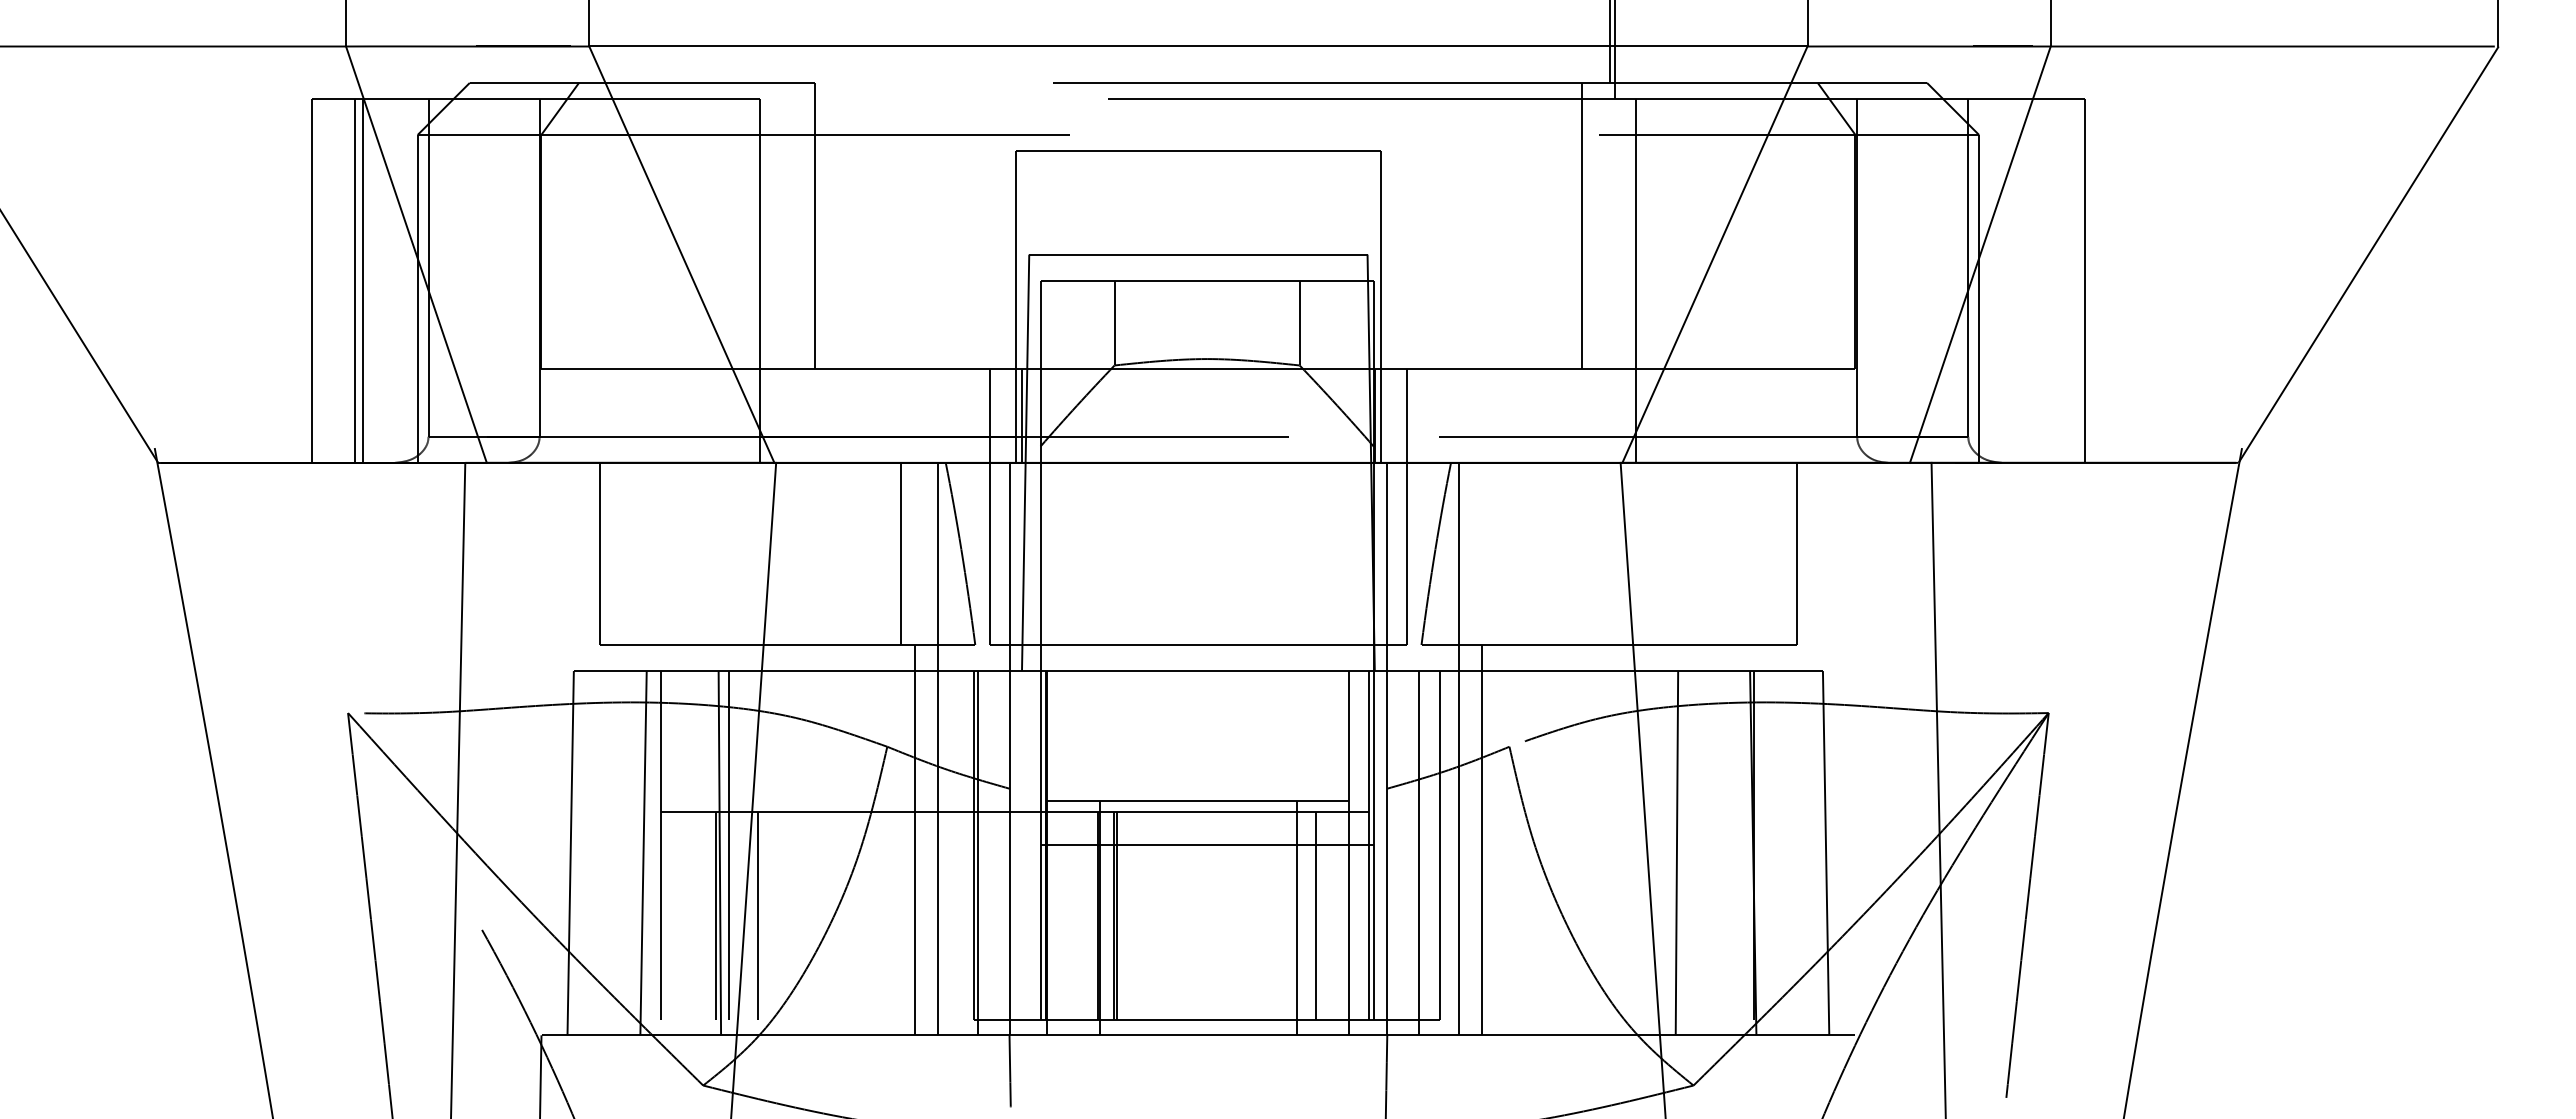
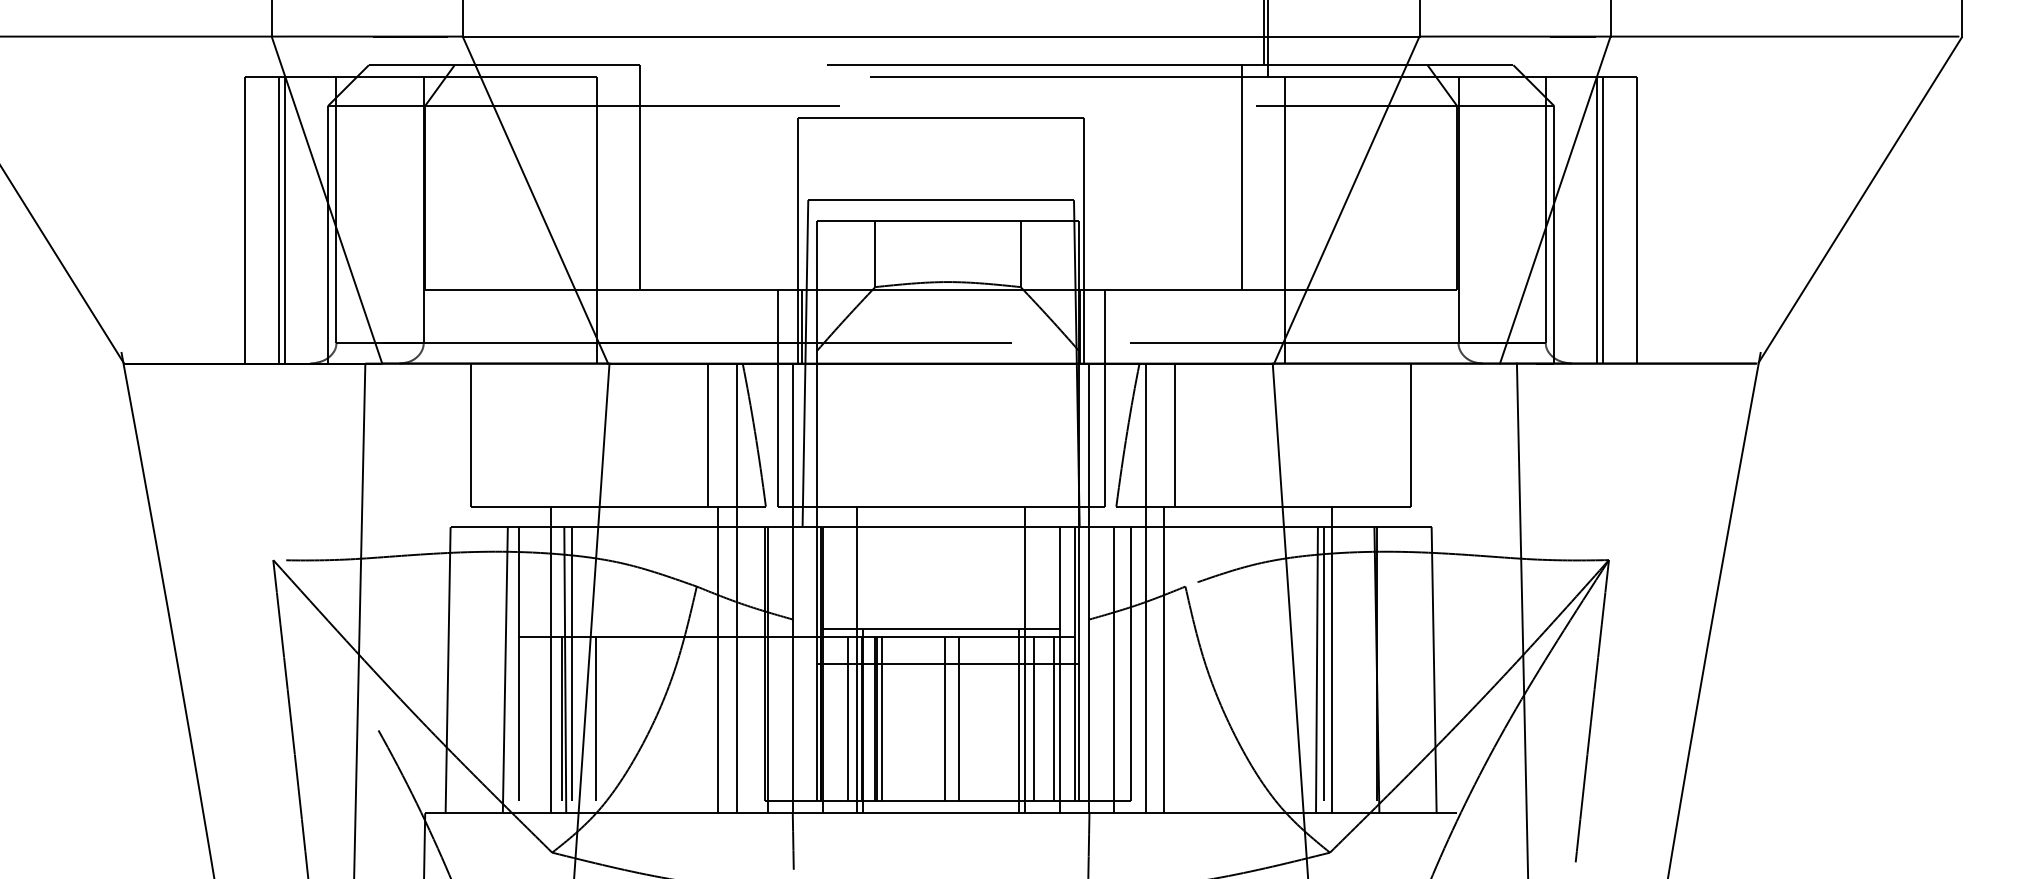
line: (2033, 280) -> (1597, 220), added
line: (2041, 280) -> (1603, 220), added
line: (1495, 553) -> (1174, 434), added
line: (701, 839) -> (550, 659), added
line: (1091, 839) -> (857, 659), added
line: (1305, 839) -> (1025, 659), added
line: (1695, 839) -> (1331, 659), added
line: (1685, 845) -> (1323, 664), added
line: (1080, 915) -> (848, 719), added
line: (1123, 915) -> (882, 719), added
line: (1203, 915) -> (945, 719), added
line: (1220, 915) -> (958, 719), added
line: (1342, 915) -> (1054, 719), added

